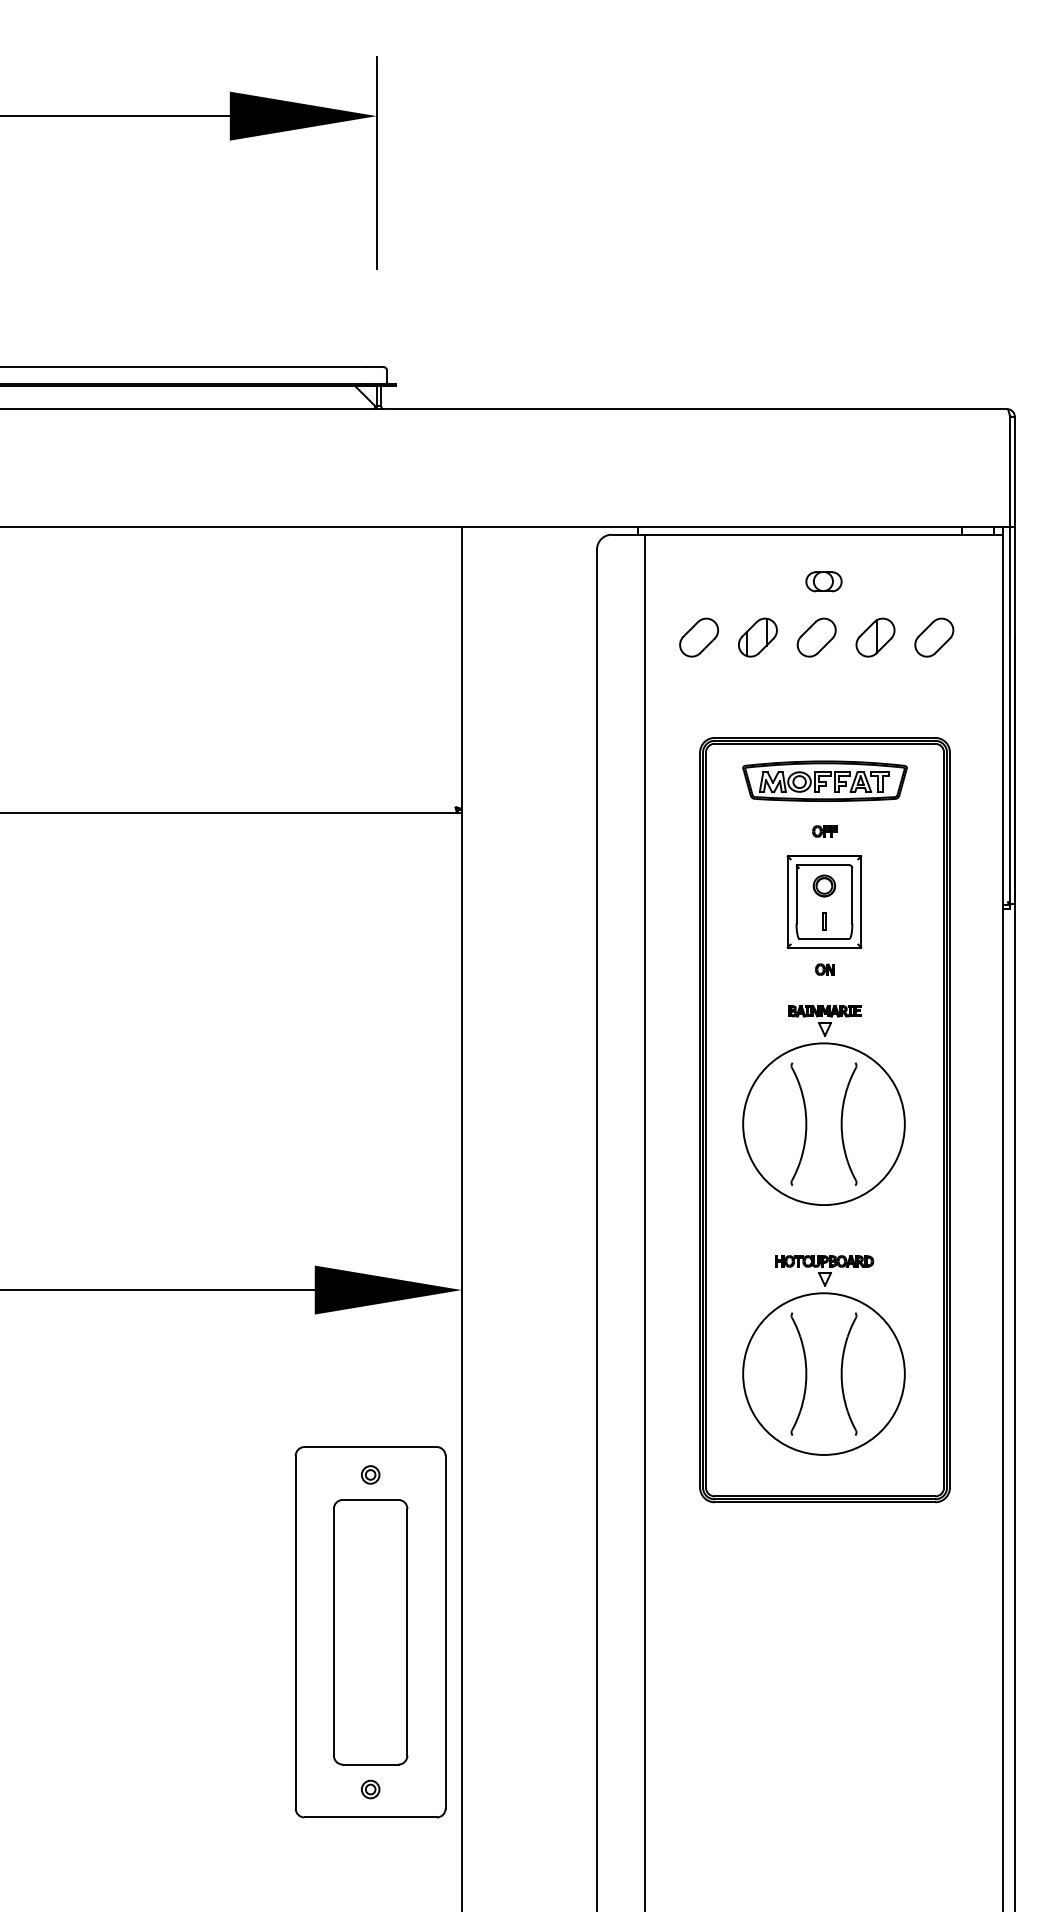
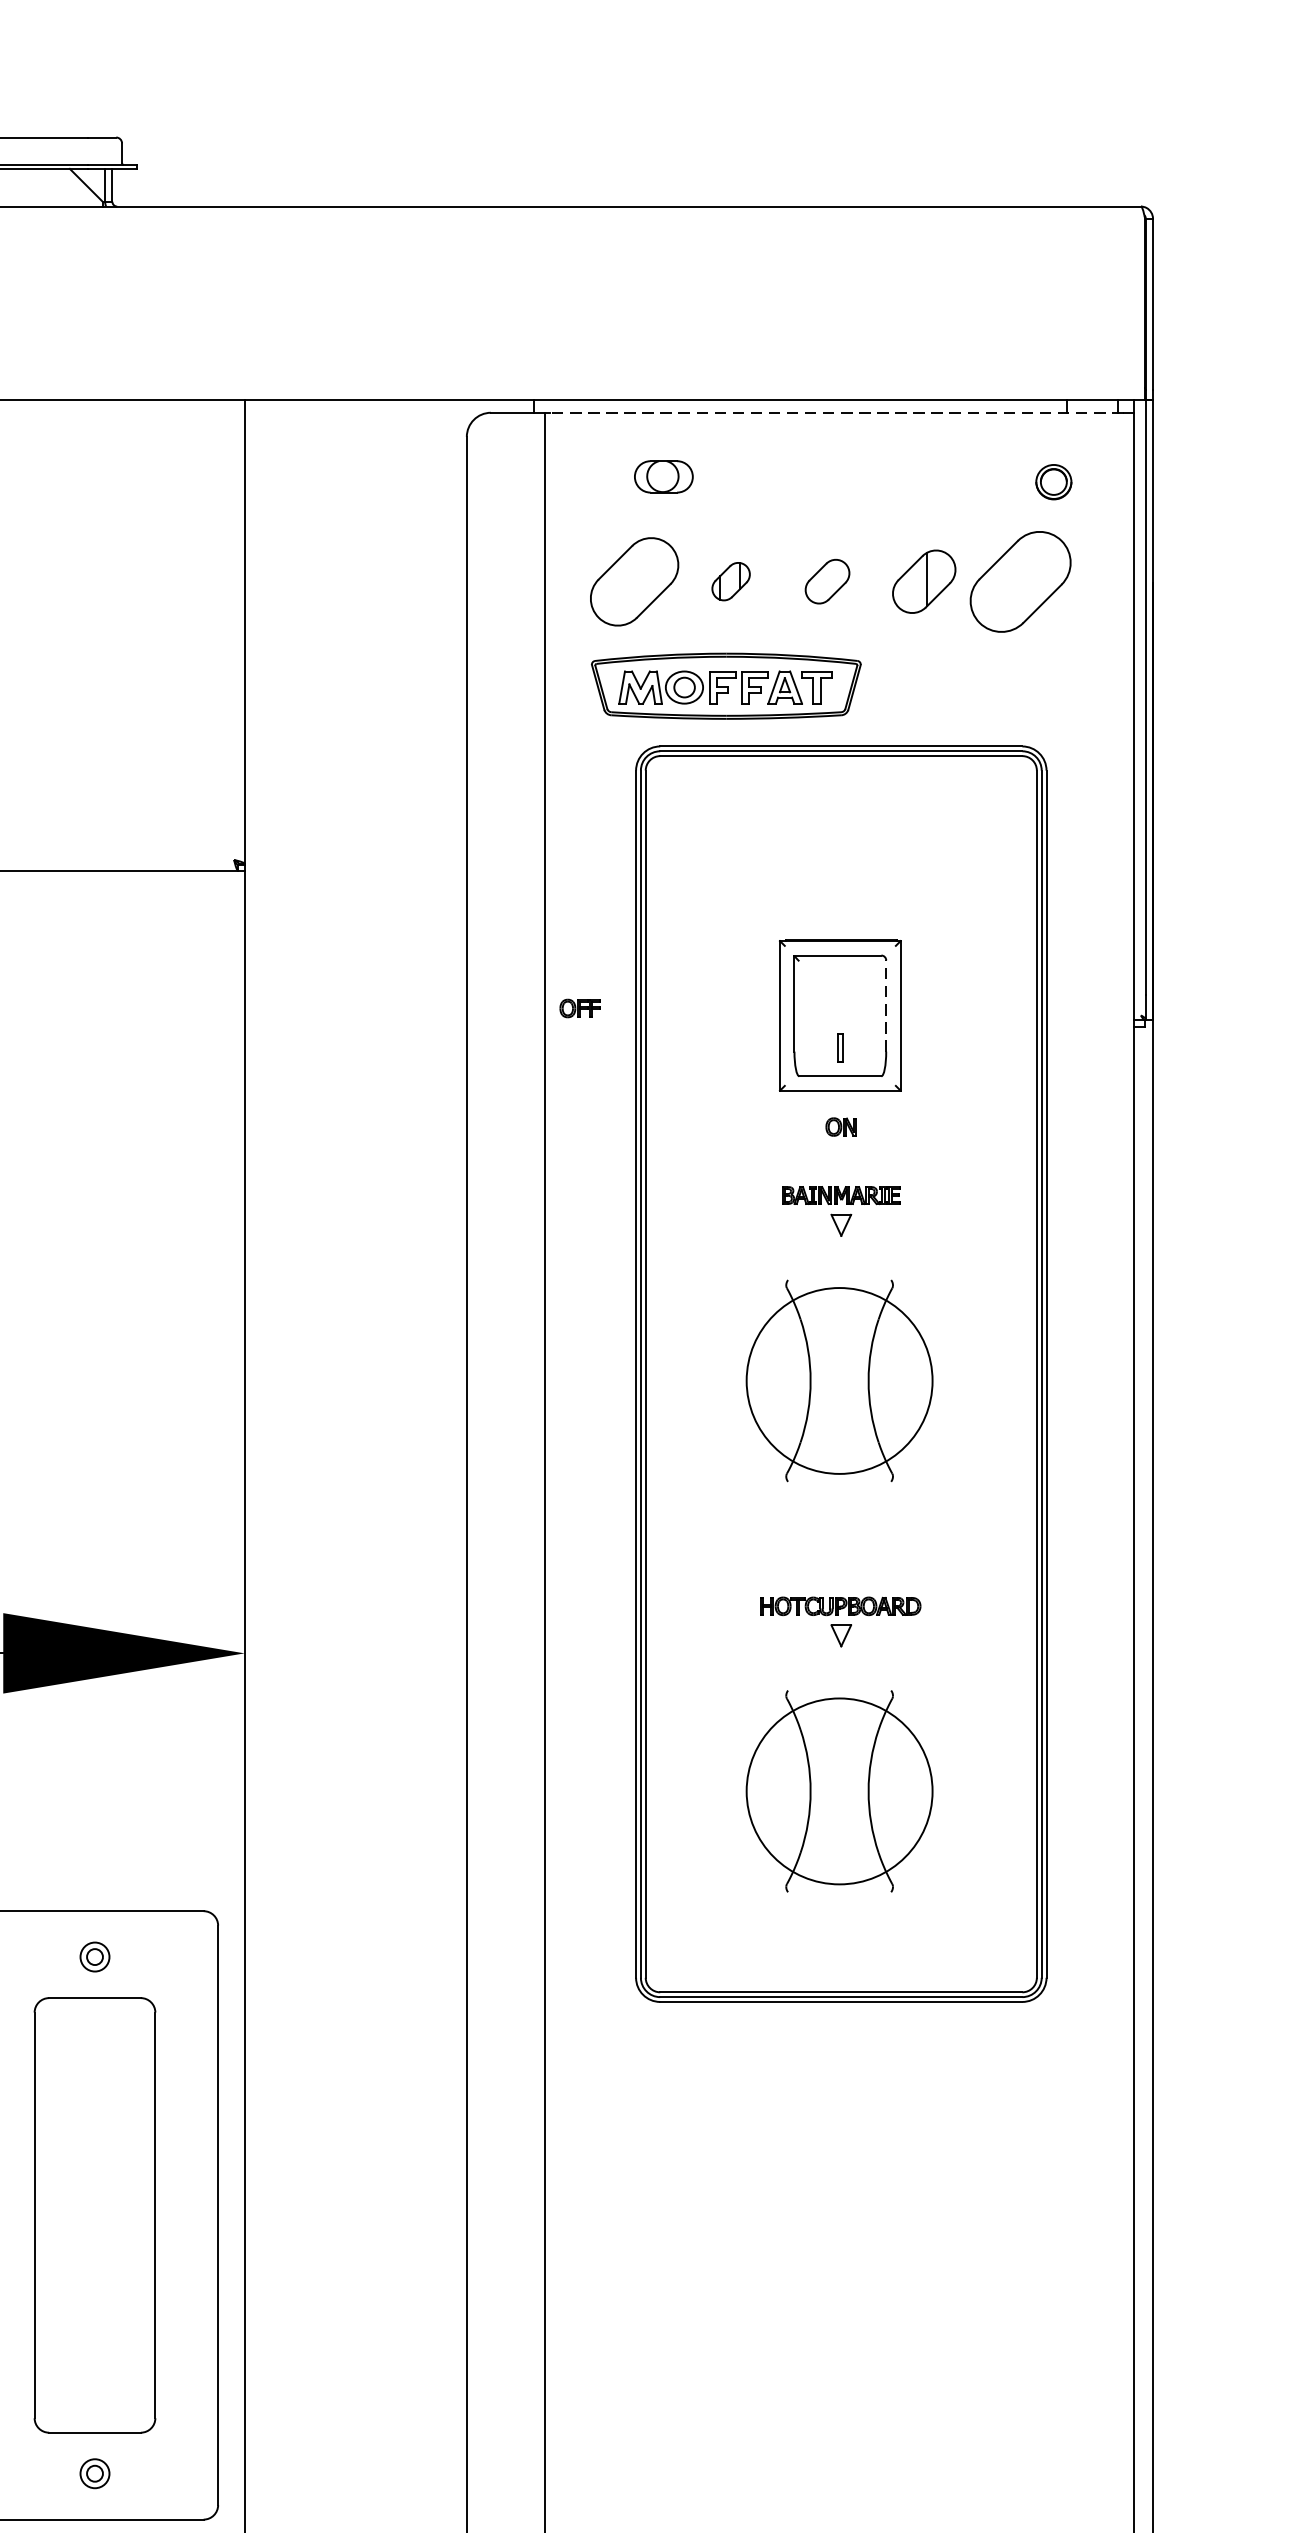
line: (822, 534) -> (837, 412), solid -> dashed
part: (823, 581) -> (663, 476), moved
part: (698, 637) -> (633, 581), size x1.4
part: (757, 637) -> (730, 581), size x0.6
part: (816, 637) -> (827, 581), size x0.7
part: (934, 637) -> (1021, 581), size x1.6
part: (824, 780) -> (725, 684), moved
part: (824, 831) -> (579, 1008), moved
part: (824, 885) -> (1053, 481), moved
line: (852, 895) -> (886, 1005), solid -> dashed
circle: (823, 1124) -> (838, 1381), size x0.7
circle: (823, 1373) -> (838, 1790), size x0.7

